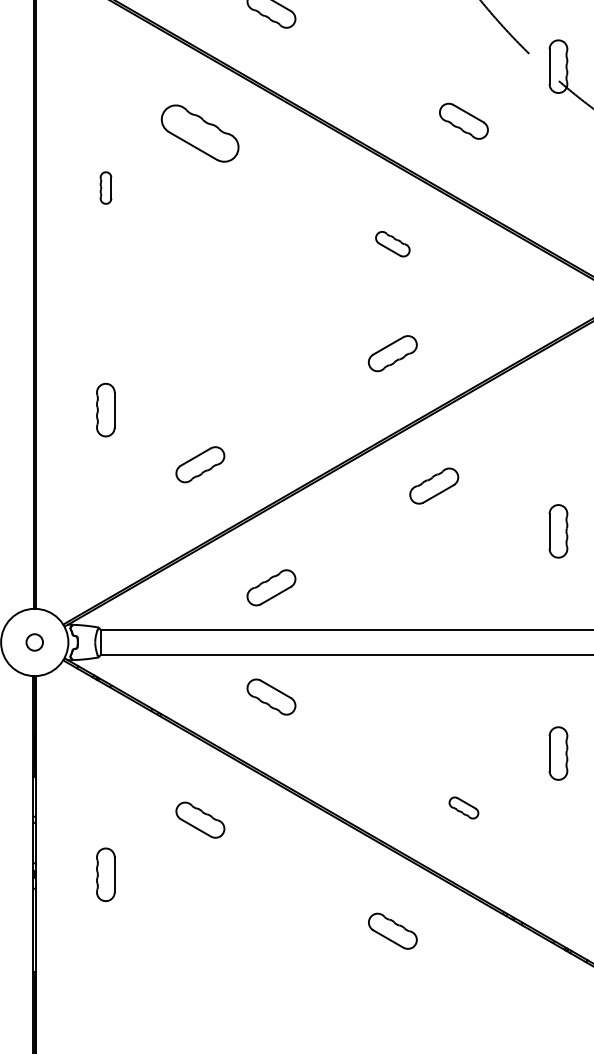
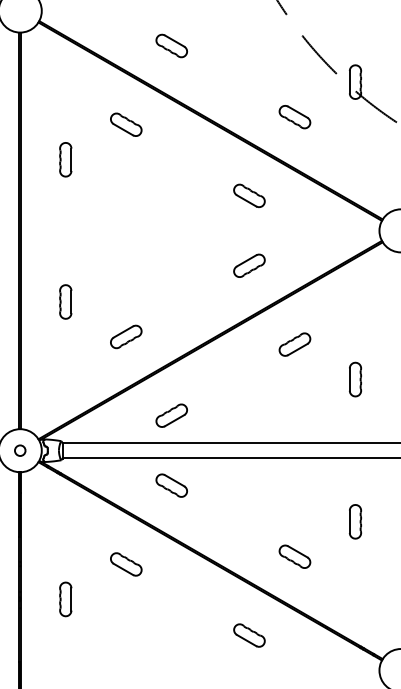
part: (200, 132) -> (126, 124), size x0.62
part: (105, 187) -> (65, 159), size x1.67
part: (392, 243) -> (249, 195), size x1.43
part: (433, 485) -> (294, 344), moved
part: (463, 807) -> (294, 556), size x1.67

